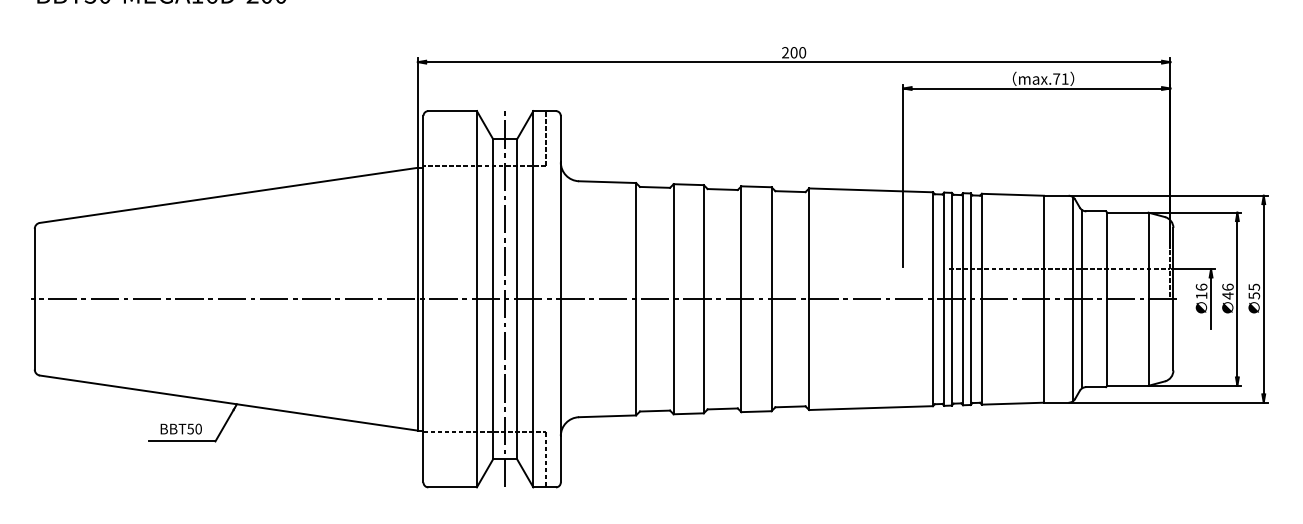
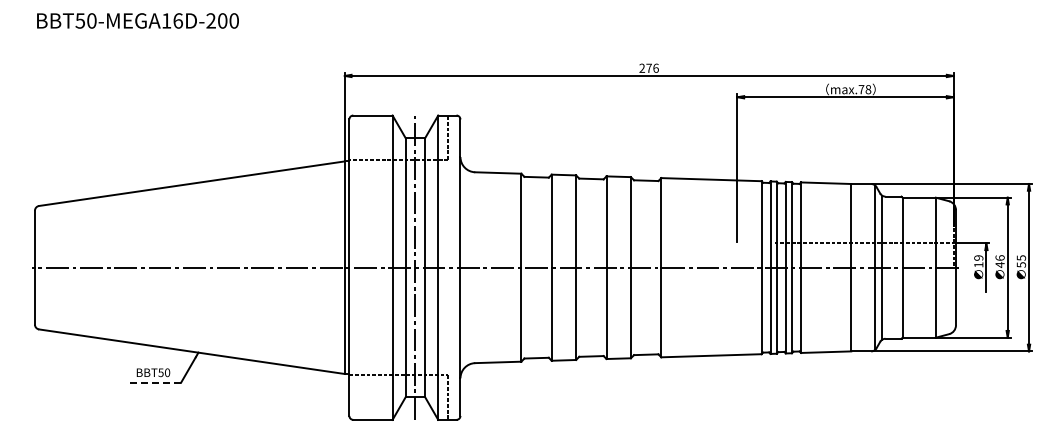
text: (798, 51) -> (652, 67), 200 -> 276
text: (1065, 78) -> (868, 89), max.71 -> max.78
text: (1201, 286) -> (978, 257), 16 -> 19
line: (182, 441) -> (154, 382), solid -> dashed

